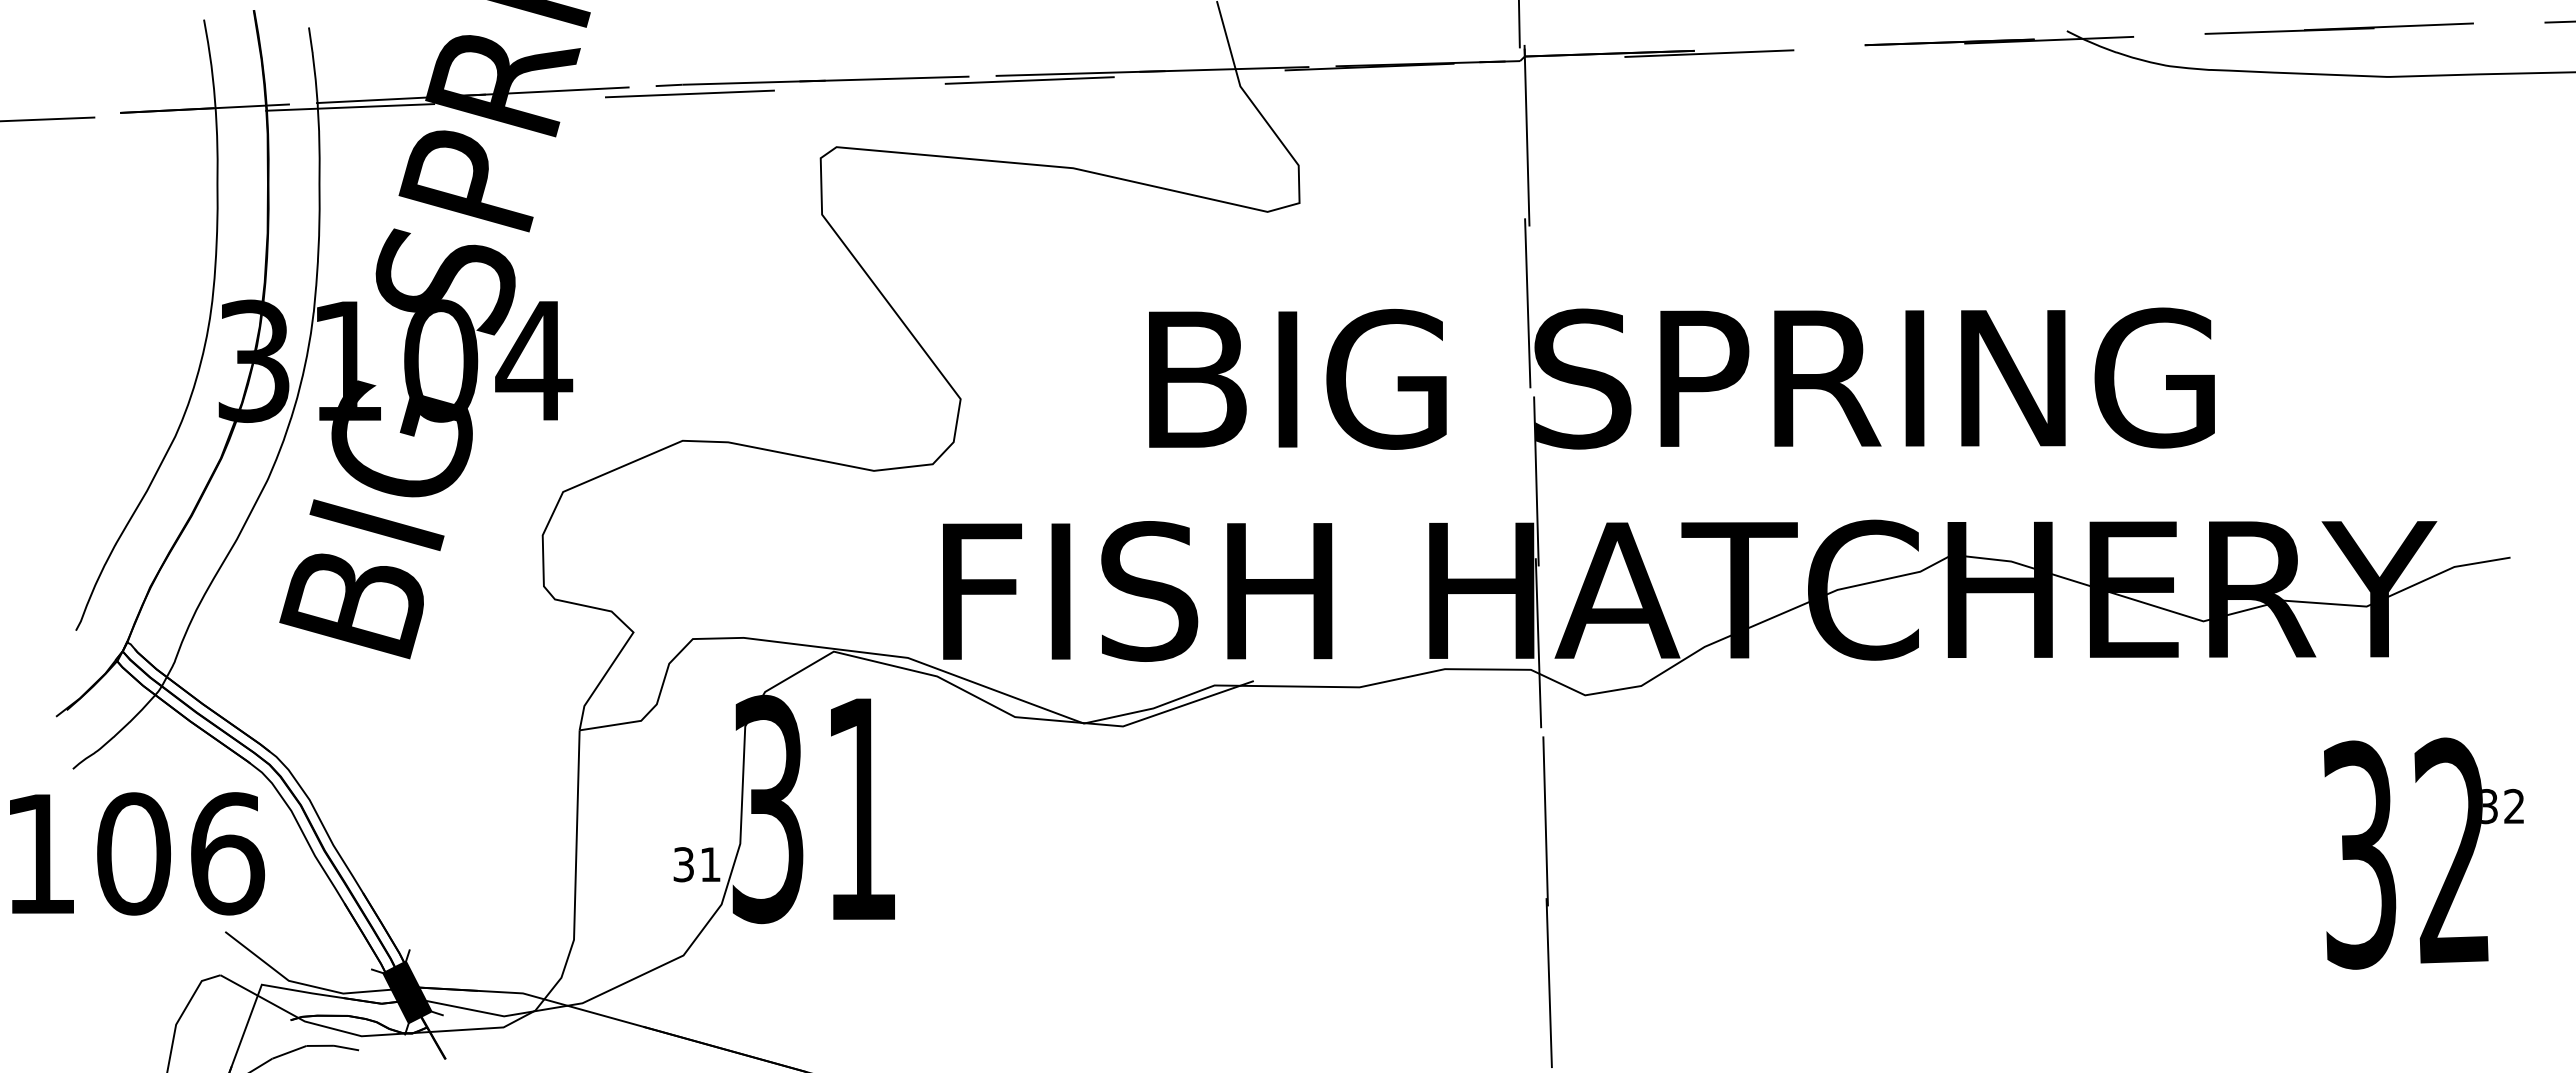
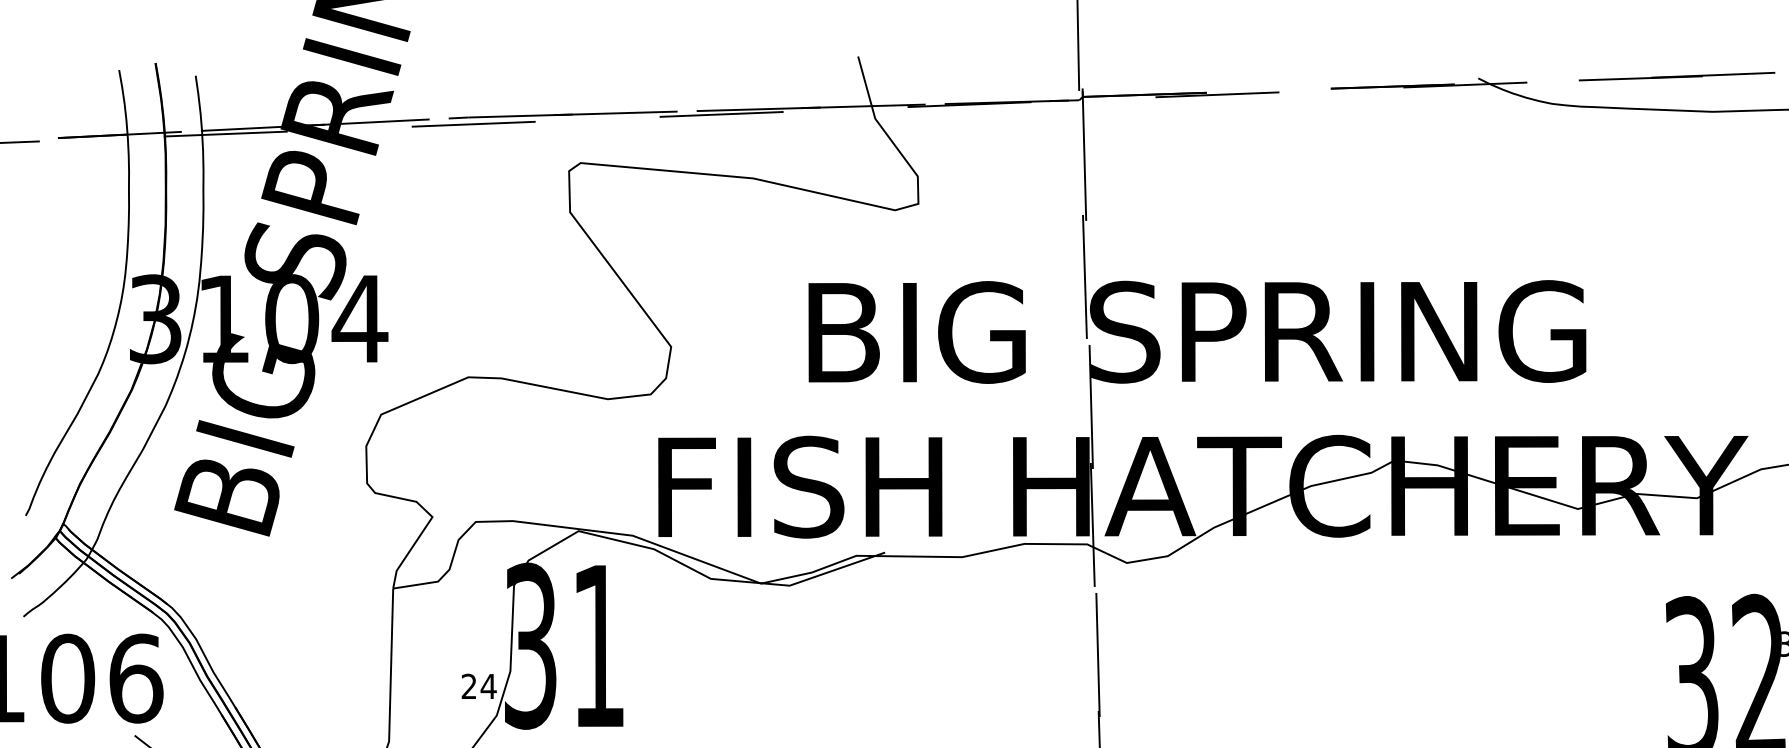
text: (697, 864) -> (479, 686), 31 -> 24

